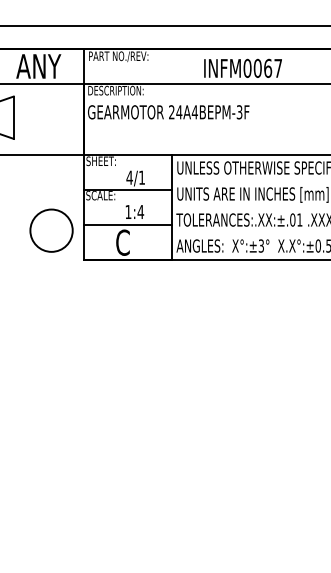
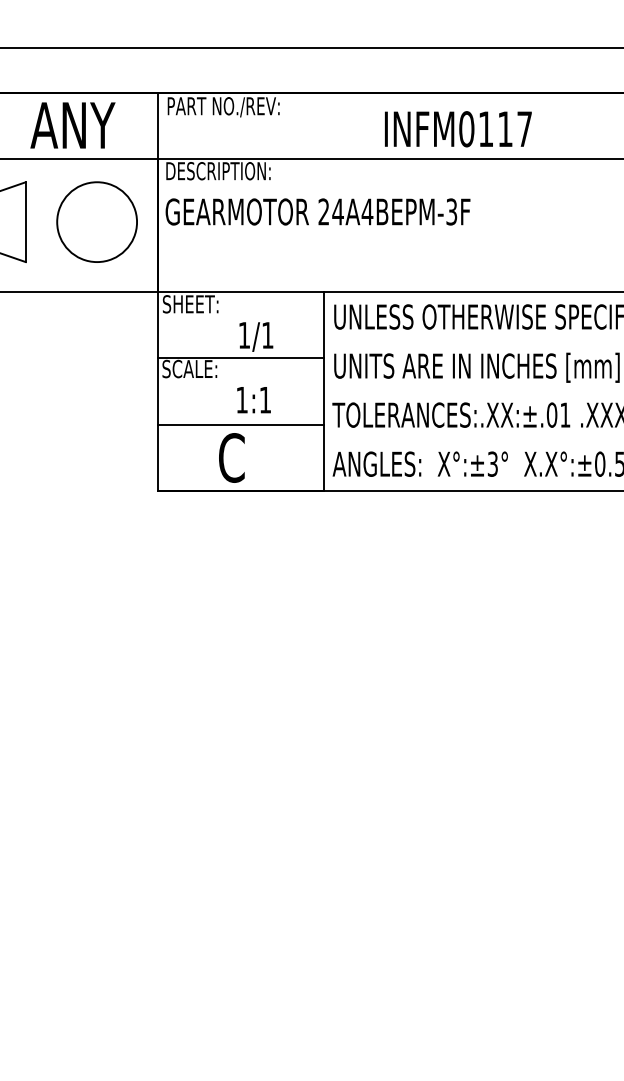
text: (262, 67) -> (494, 127), INFM0067 -> INFM0117
text: (129, 177) -> (244, 334), 4/1 -> 1/1
text: (140, 211) -> (264, 399), 1:4 -> 1:1
circle: (51, 230) -> (96, 221), moved

